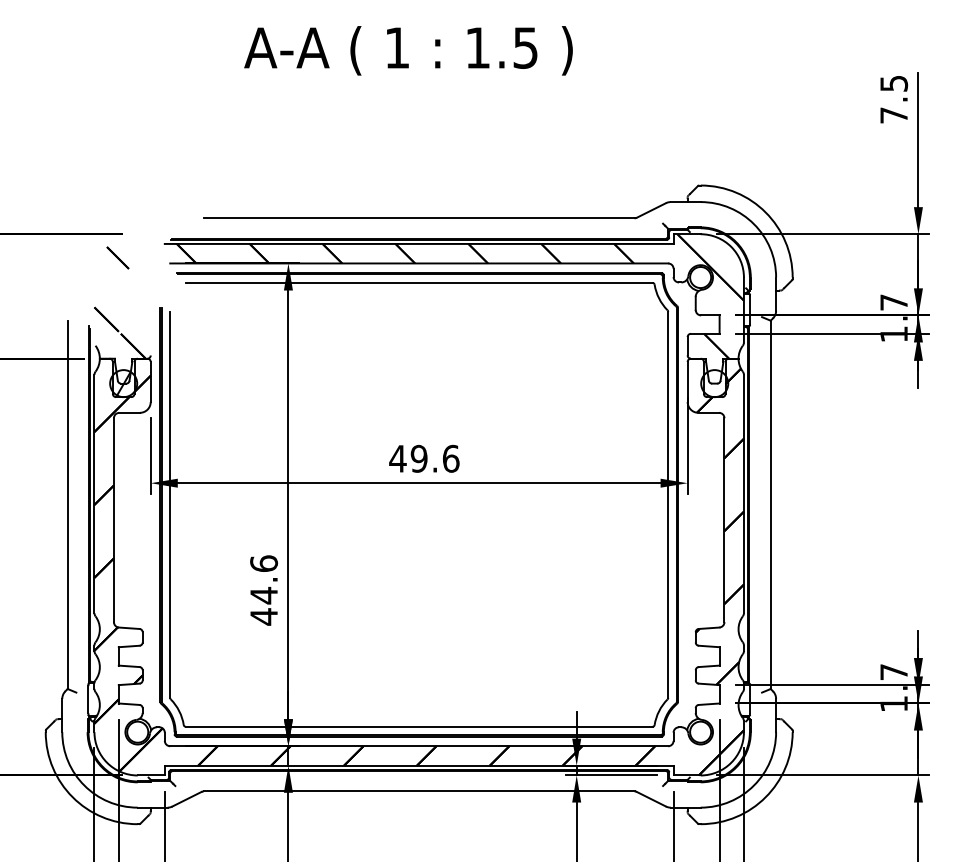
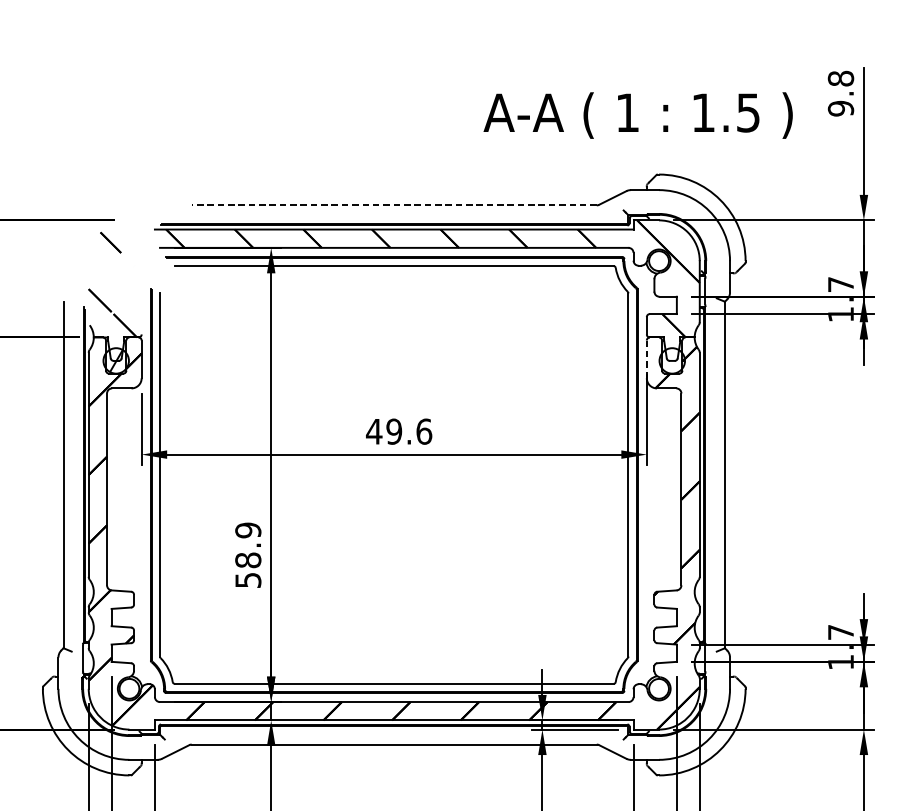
text: (408, 50) -> (638, 115), moved
text: (894, 99) -> (841, 93), 7.5 -> 9.8
line: (418, 218) -> (393, 205), solid -> dashed
line: (687, 382) -> (646, 359), solid -> dashed
text: (264, 590) -> (248, 555), 44.6 -> 58.9

